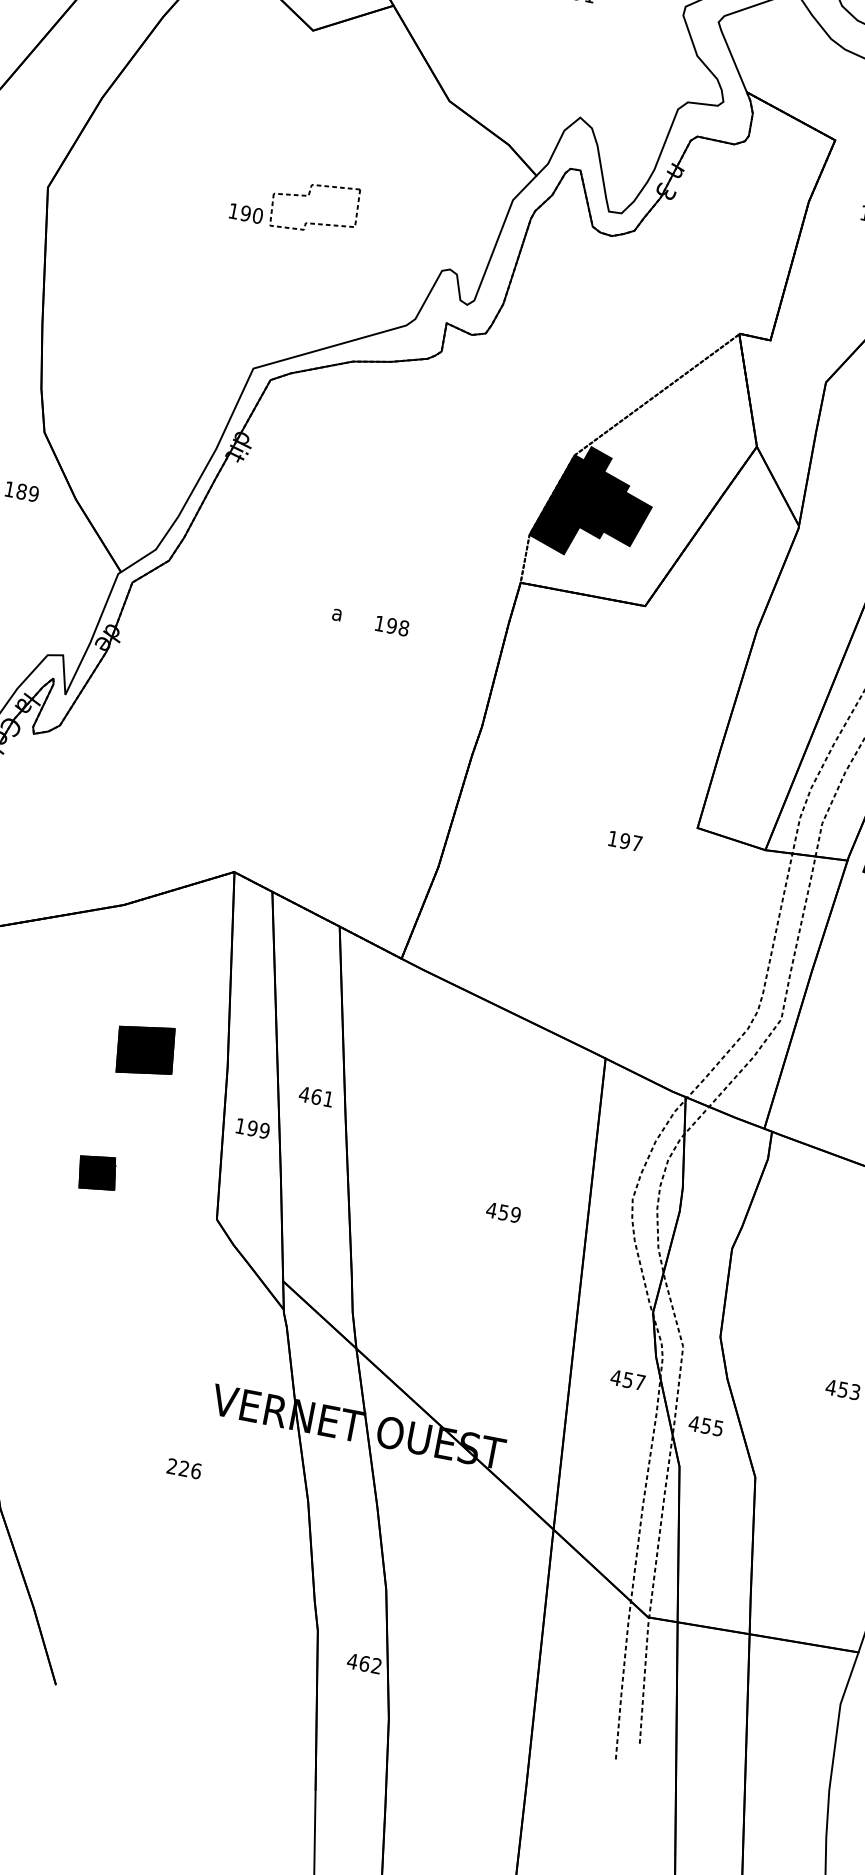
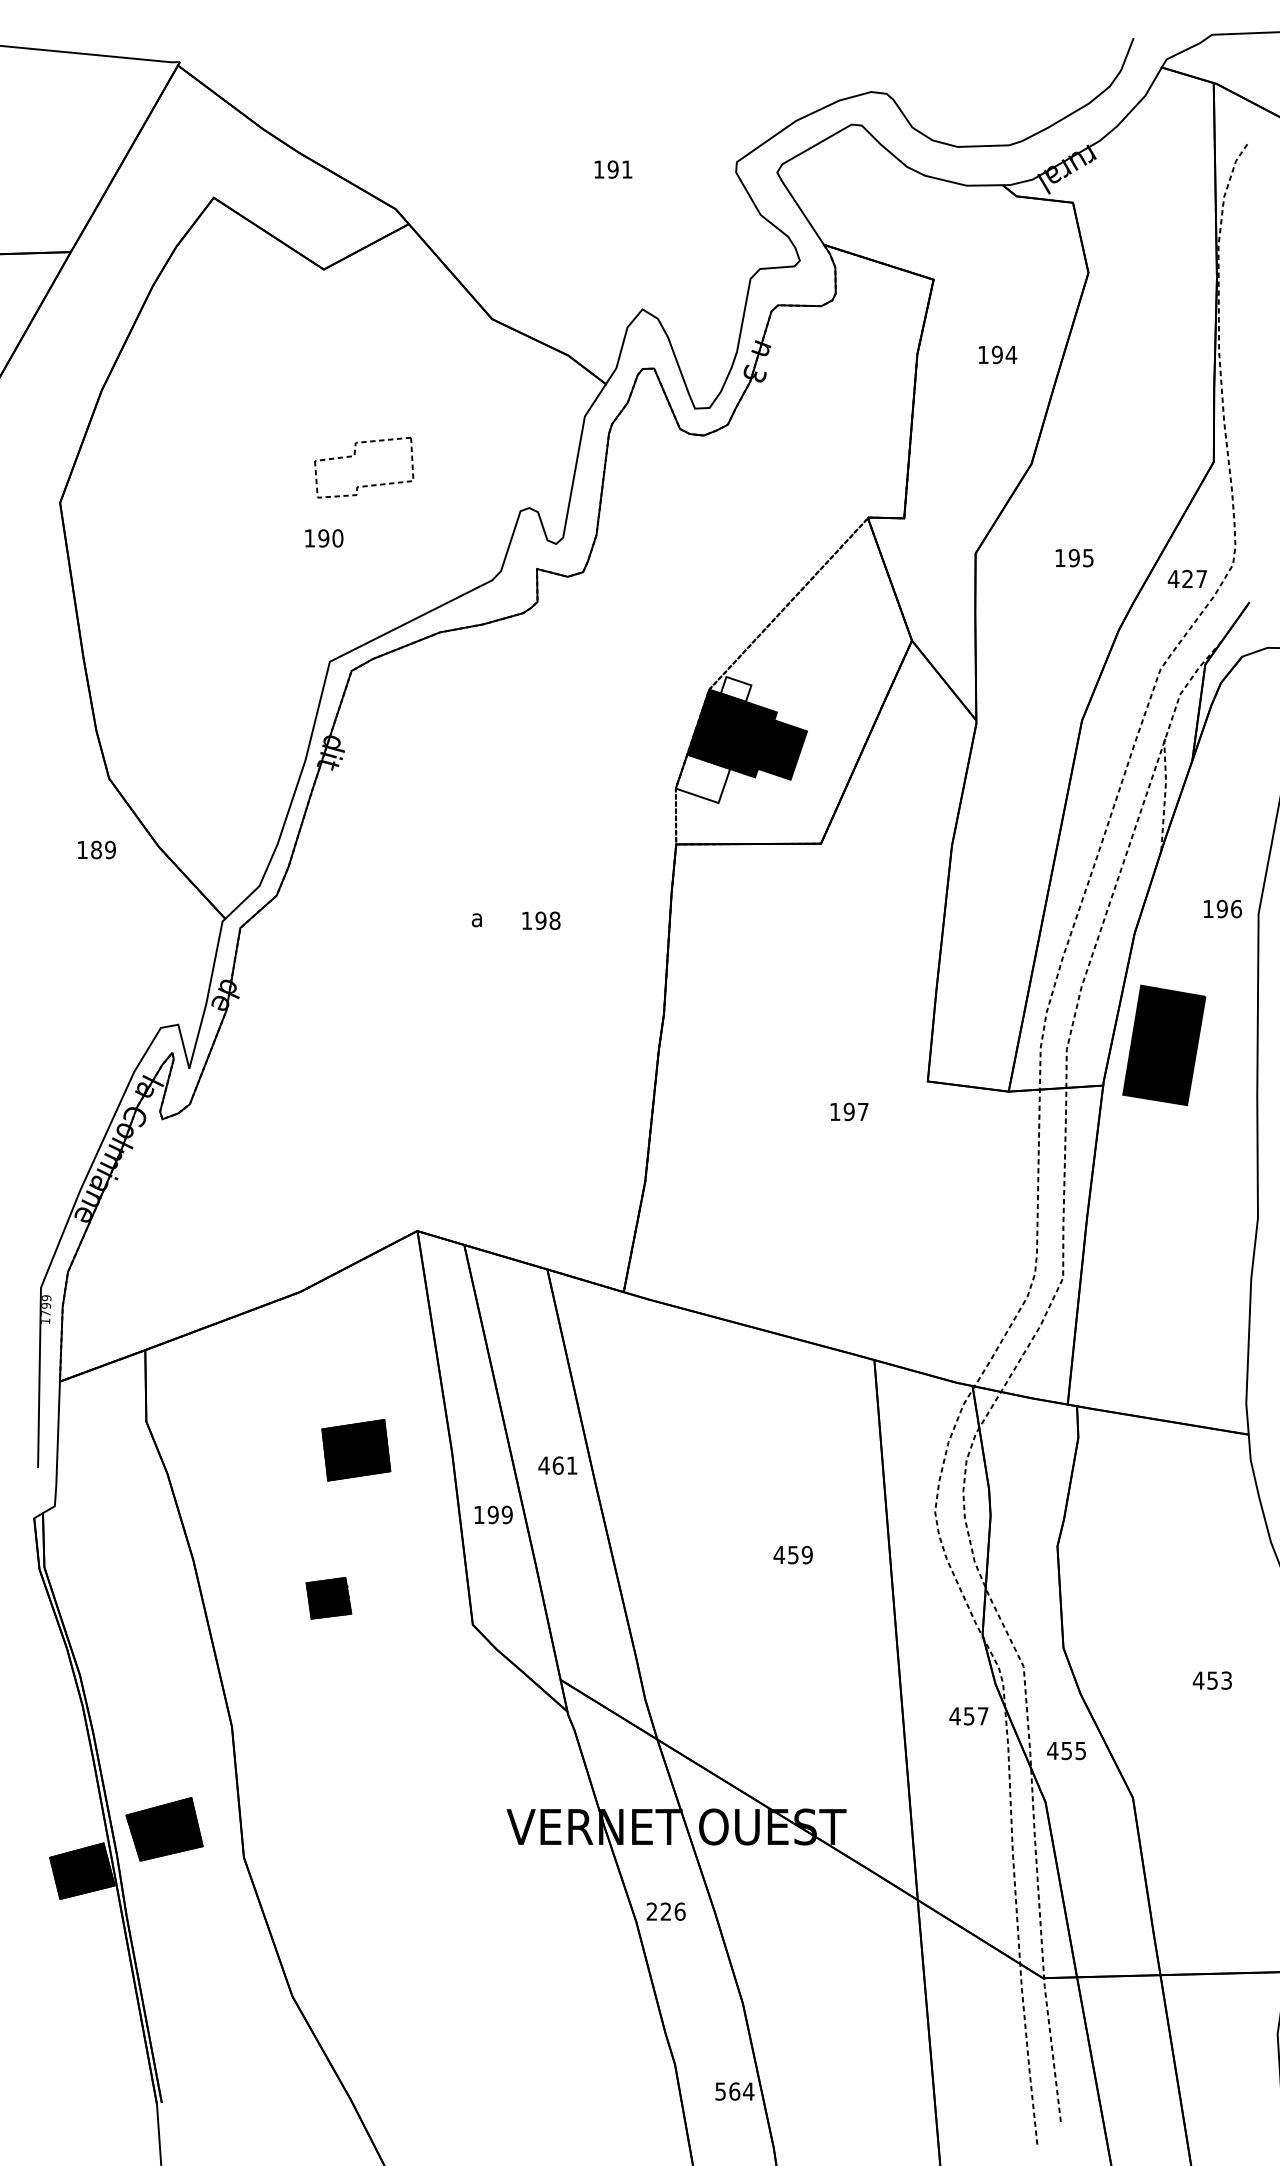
text: (246, 213) -> (324, 538), moved
fill: (597, 458) -> (735, 688), removed
fill: (554, 530) -> (702, 778), removed
text: (183, 1468) -> (665, 1911), moved
text: (364, 1663) -> (734, 2091), 462 -> 564

